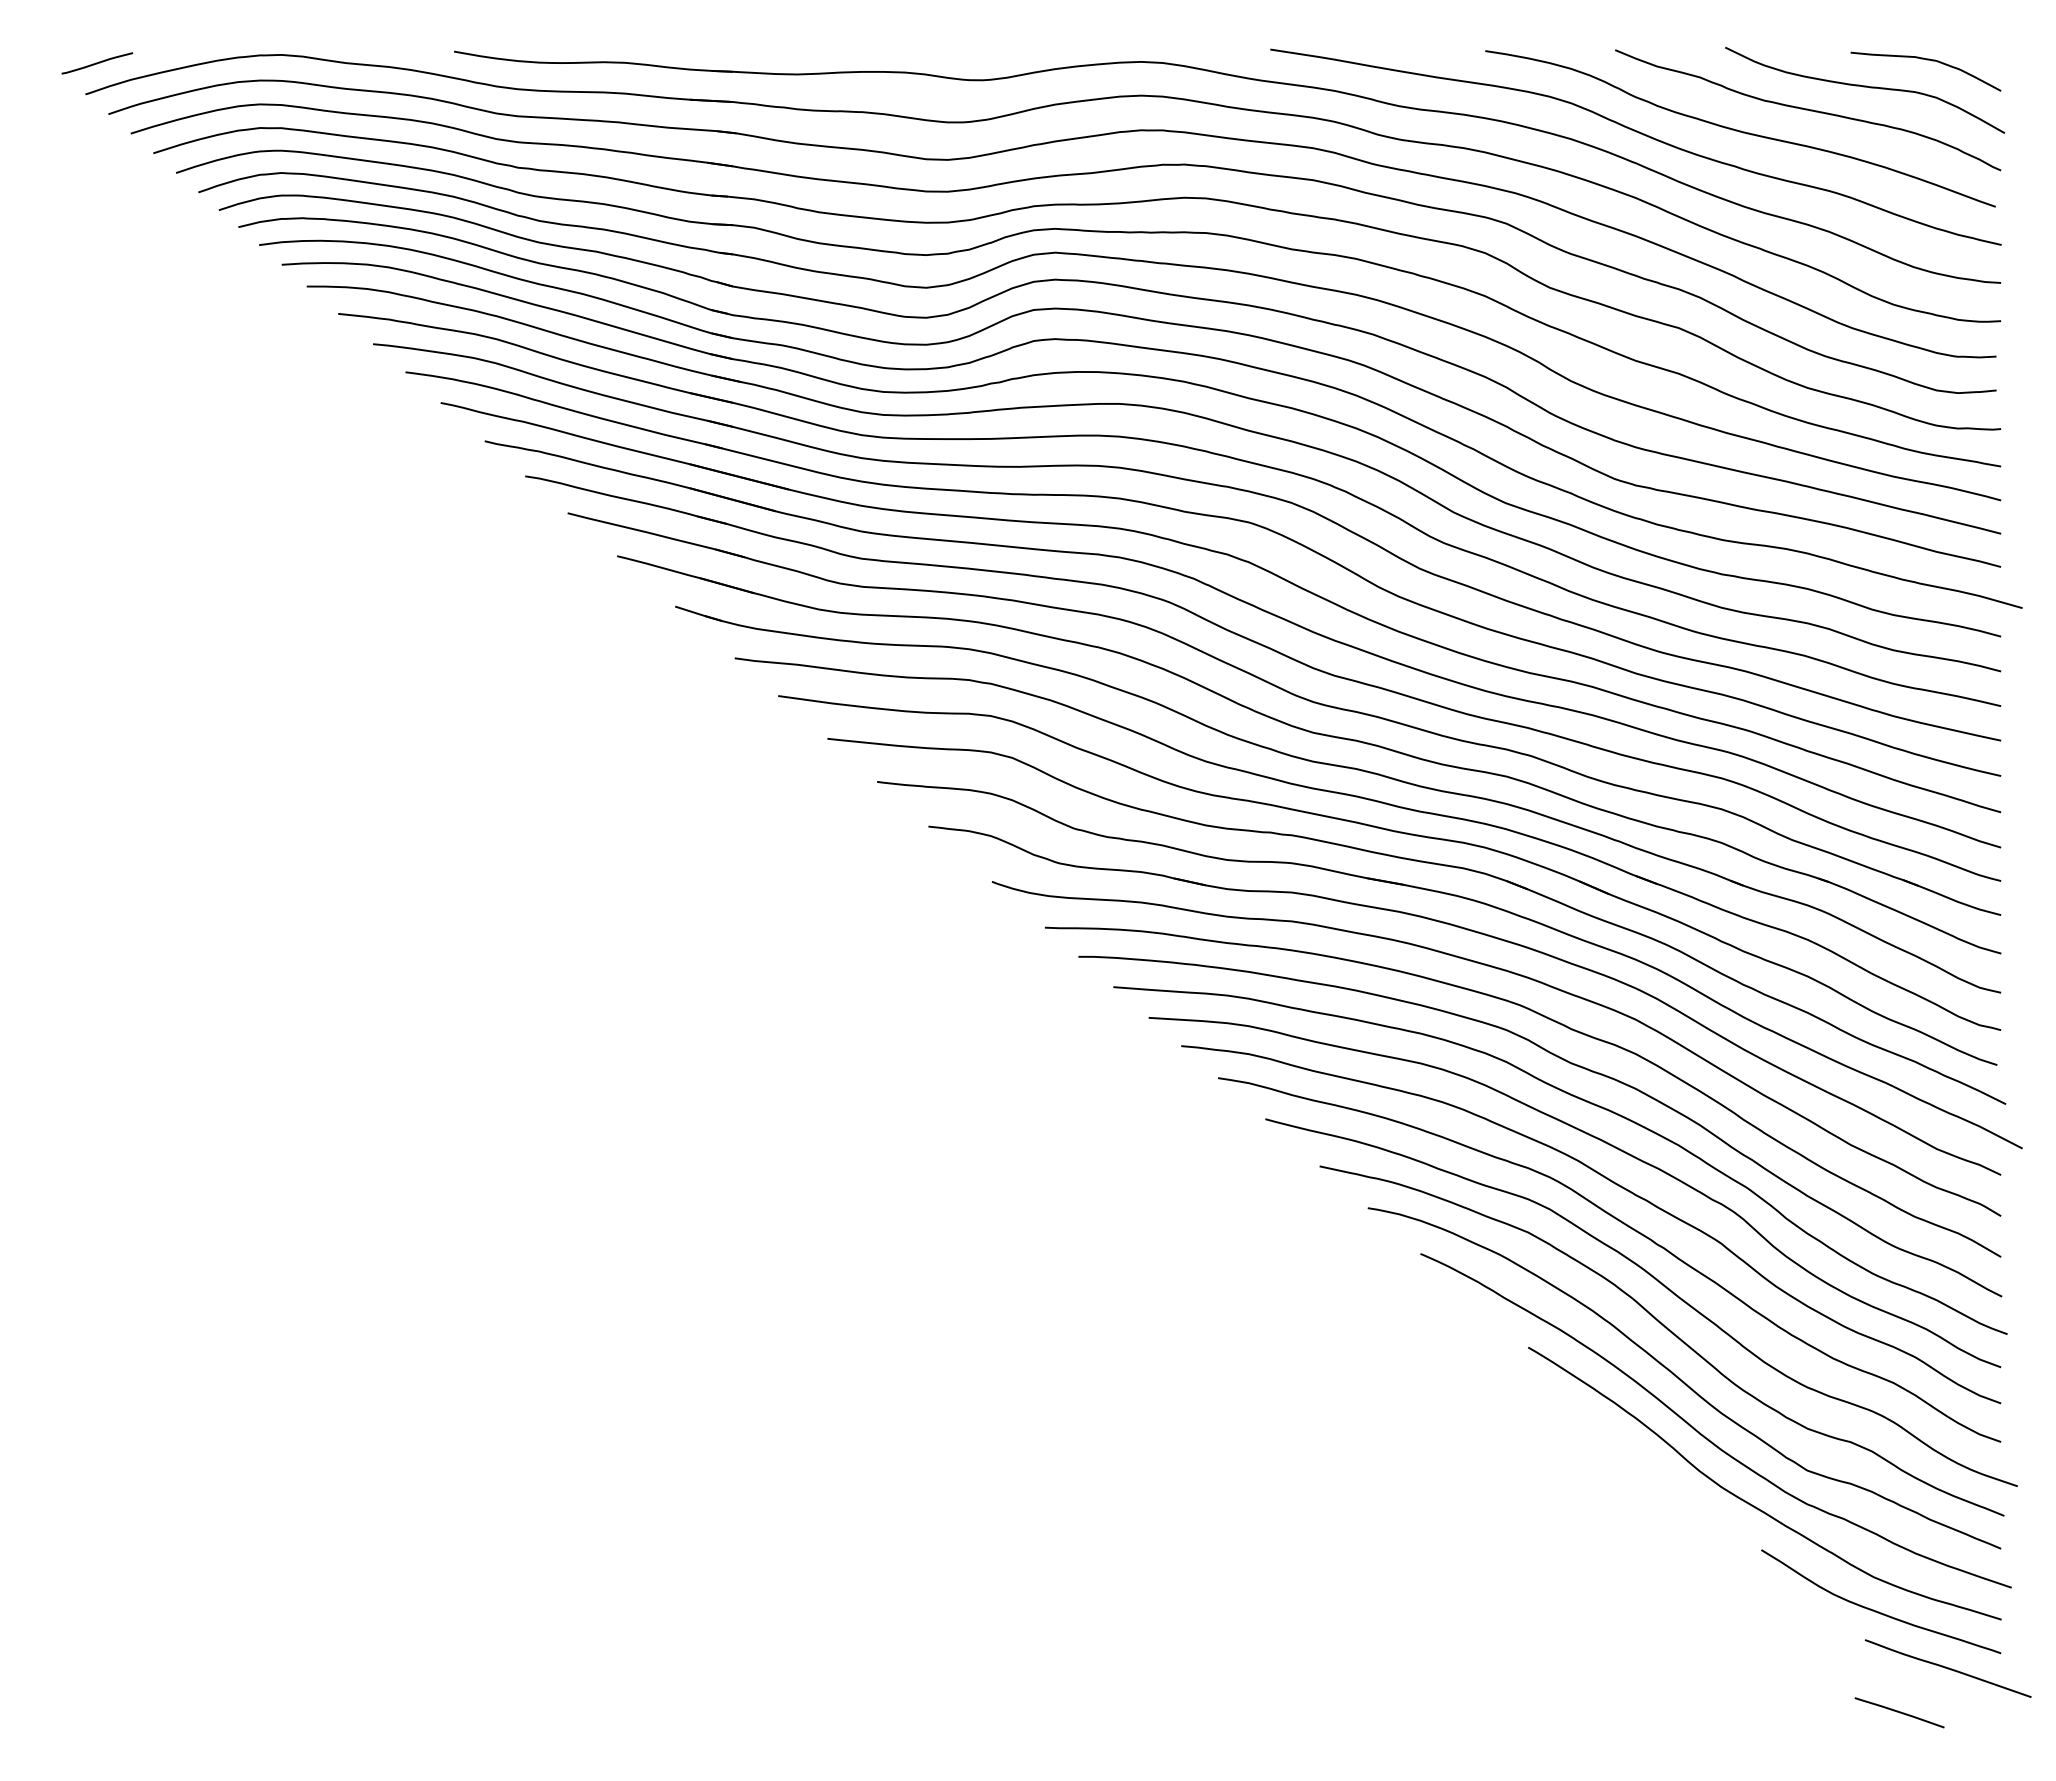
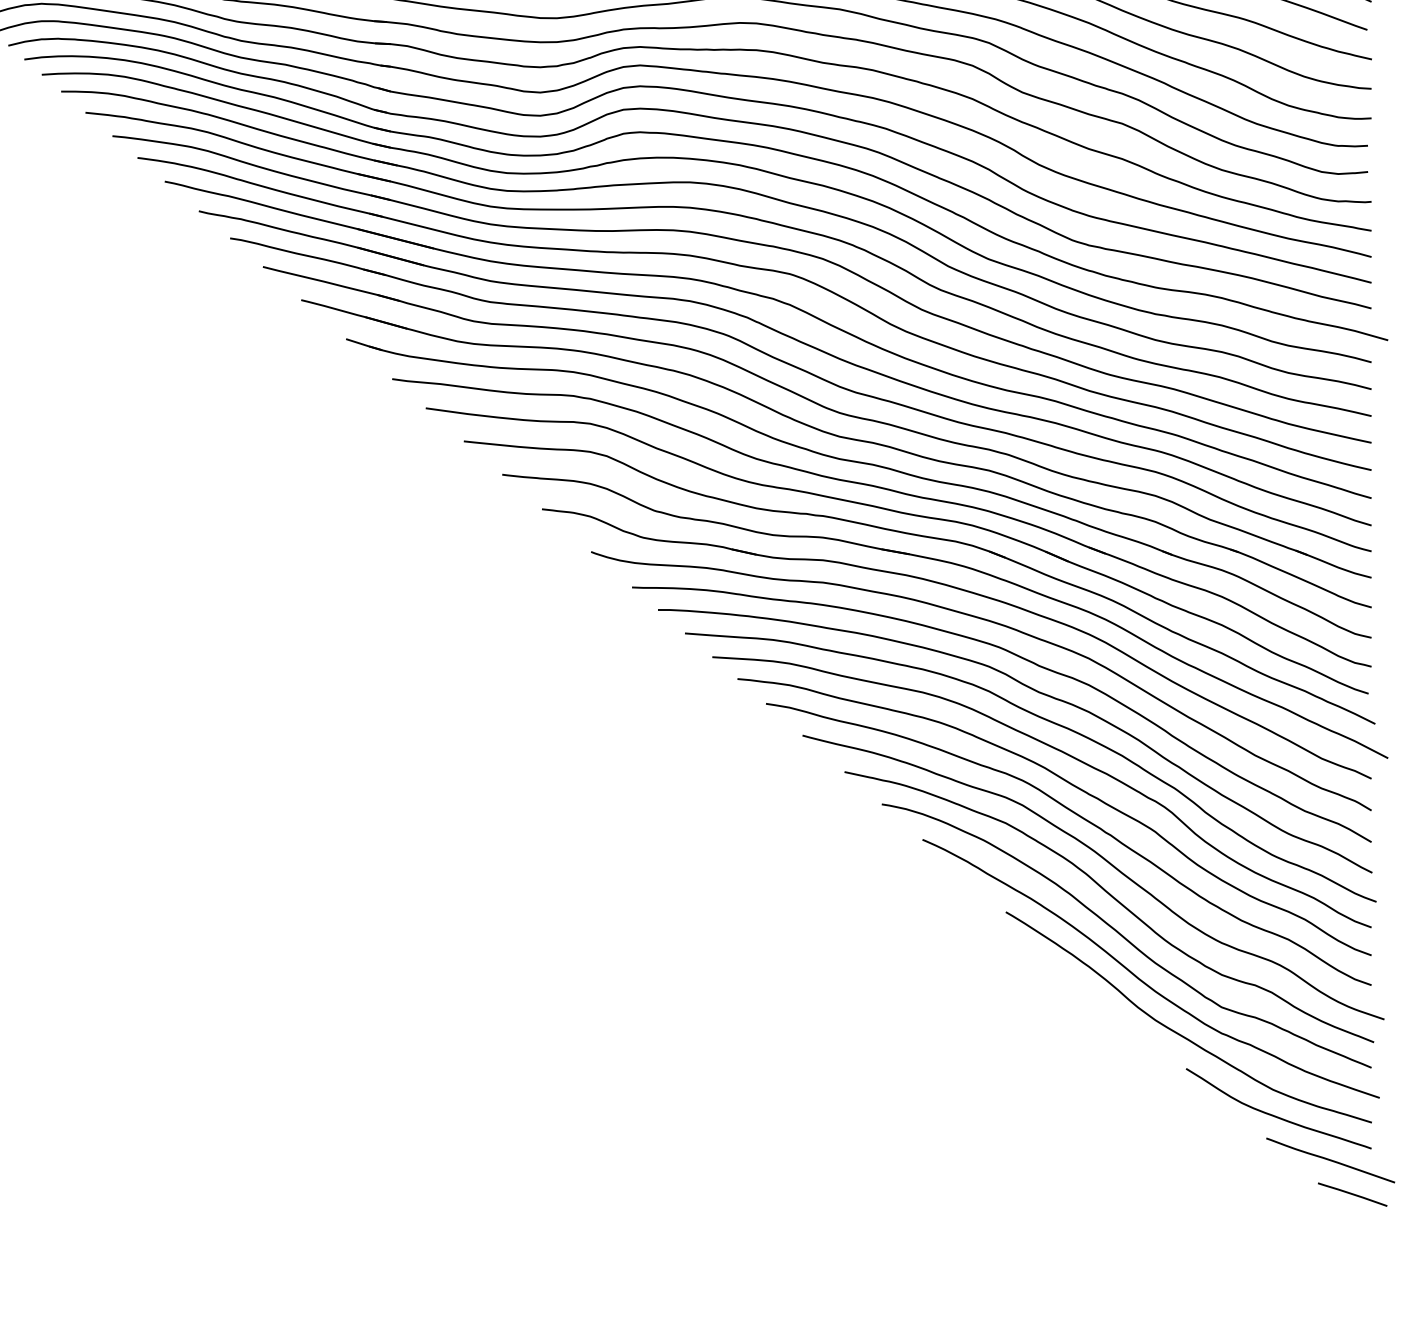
line: (1899, 1712) -> (1352, 1194), moved

